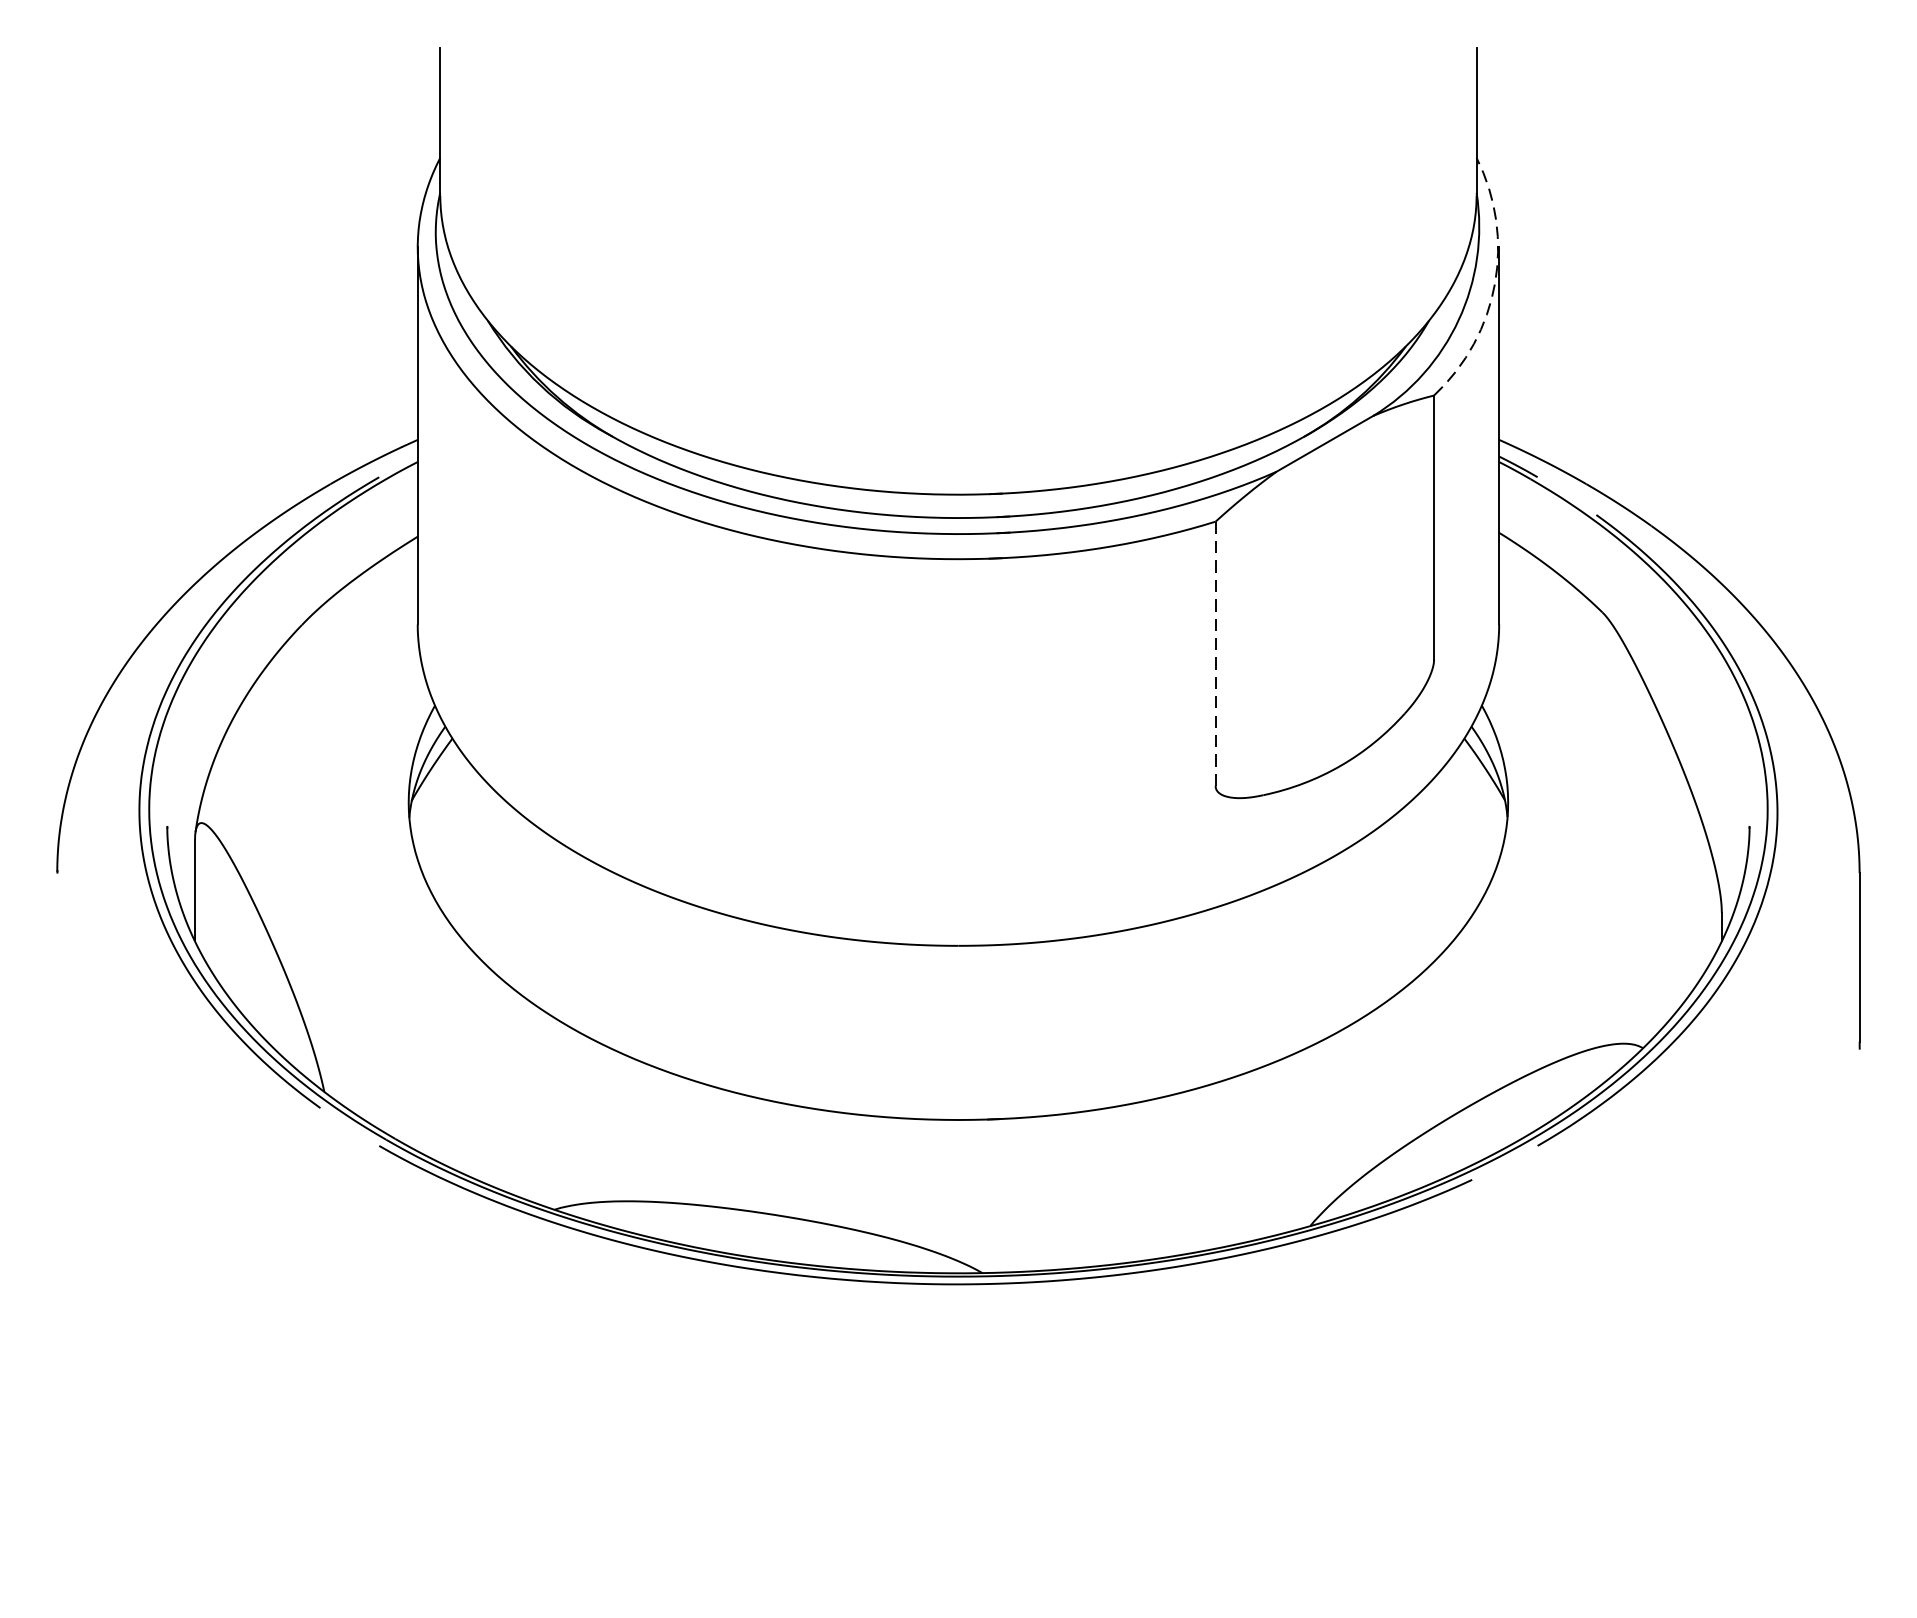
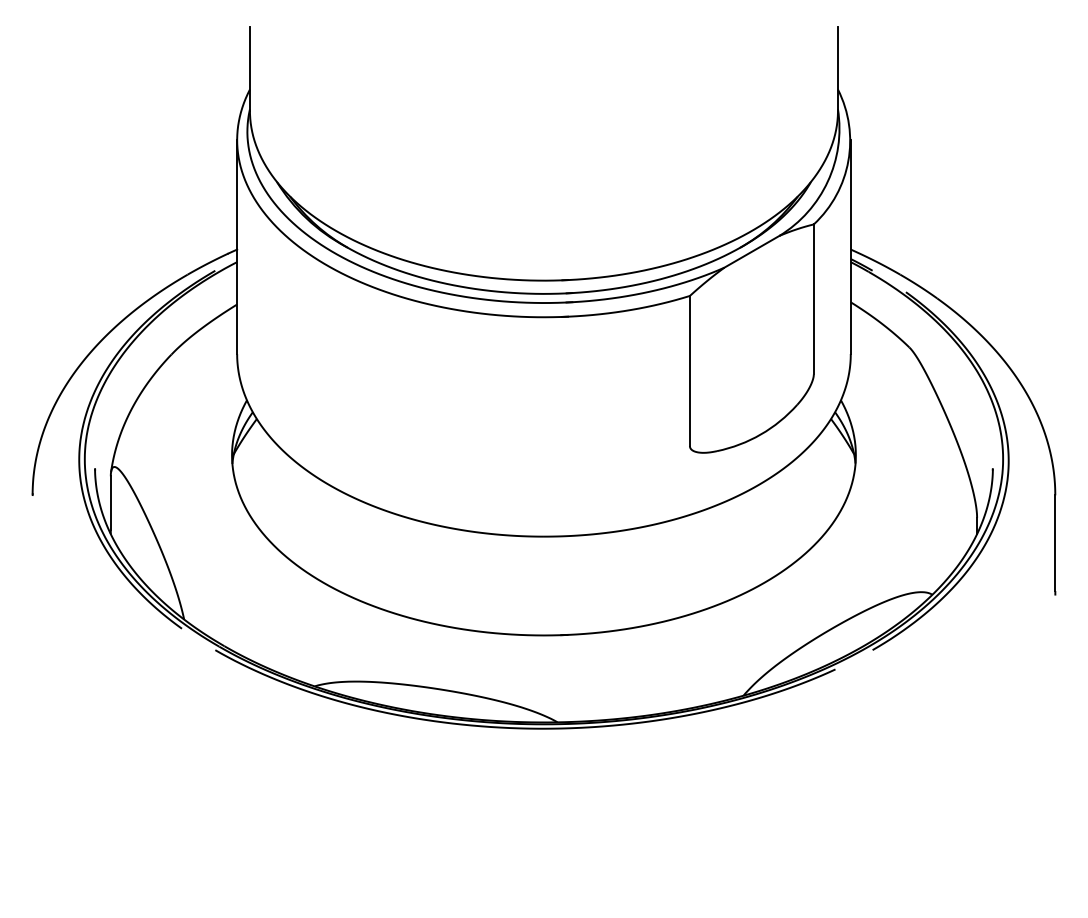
arc: (1495, 284) -> (848, 161), dashed -> solid
line: (1214, 653) -> (689, 370), dashed -> solid

